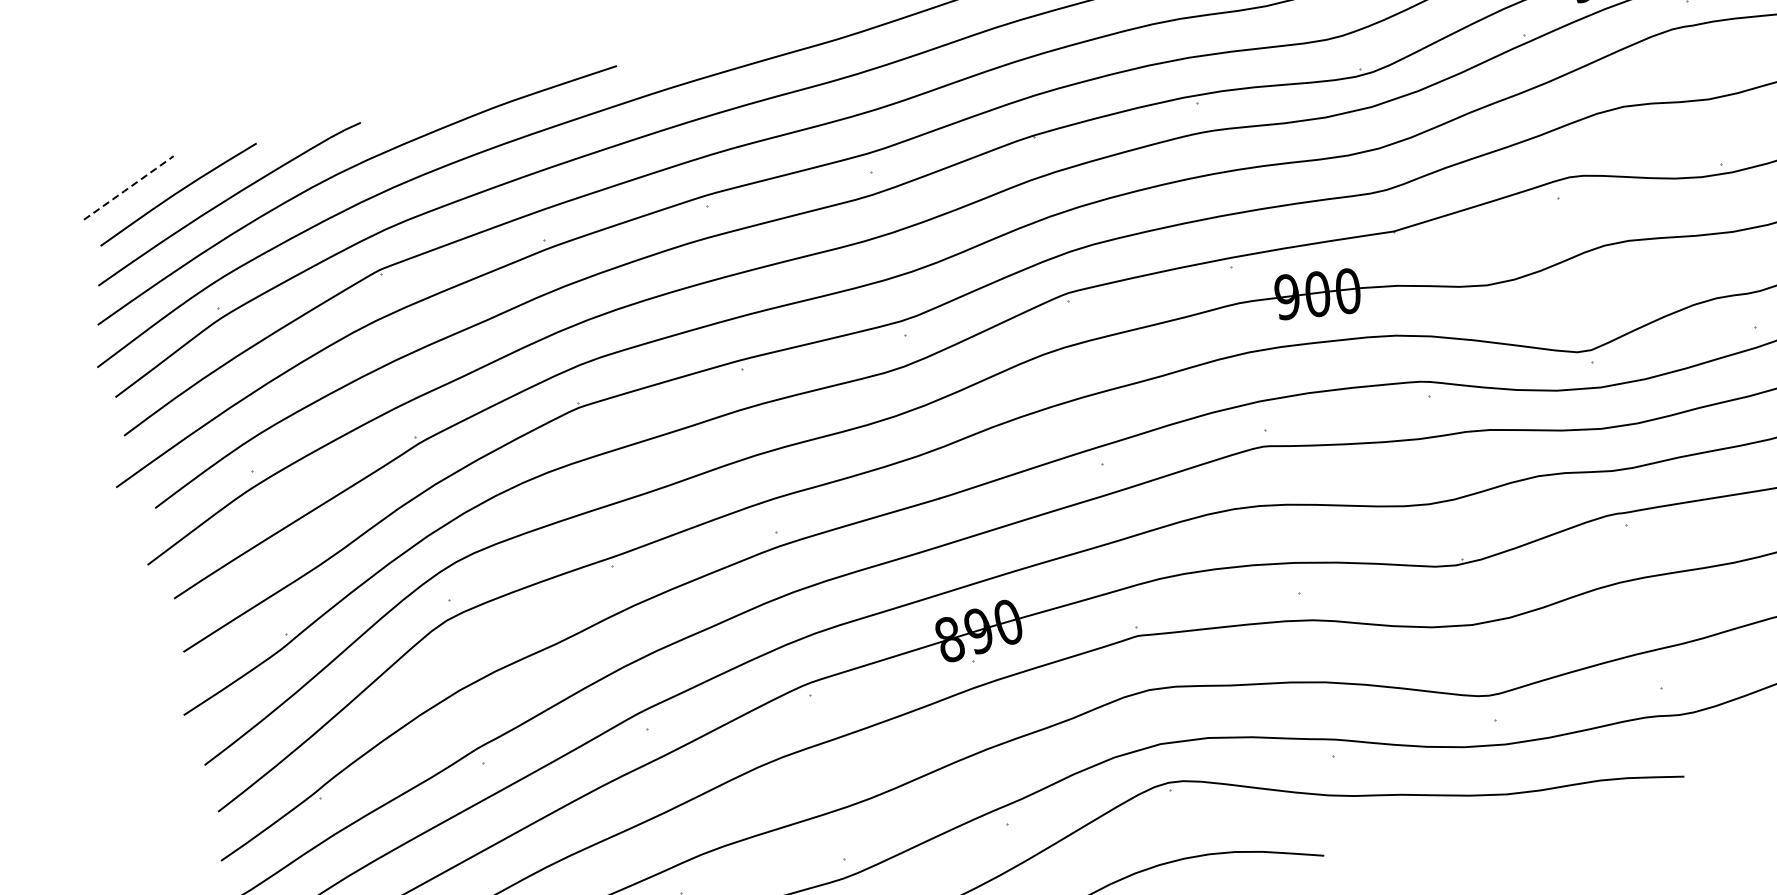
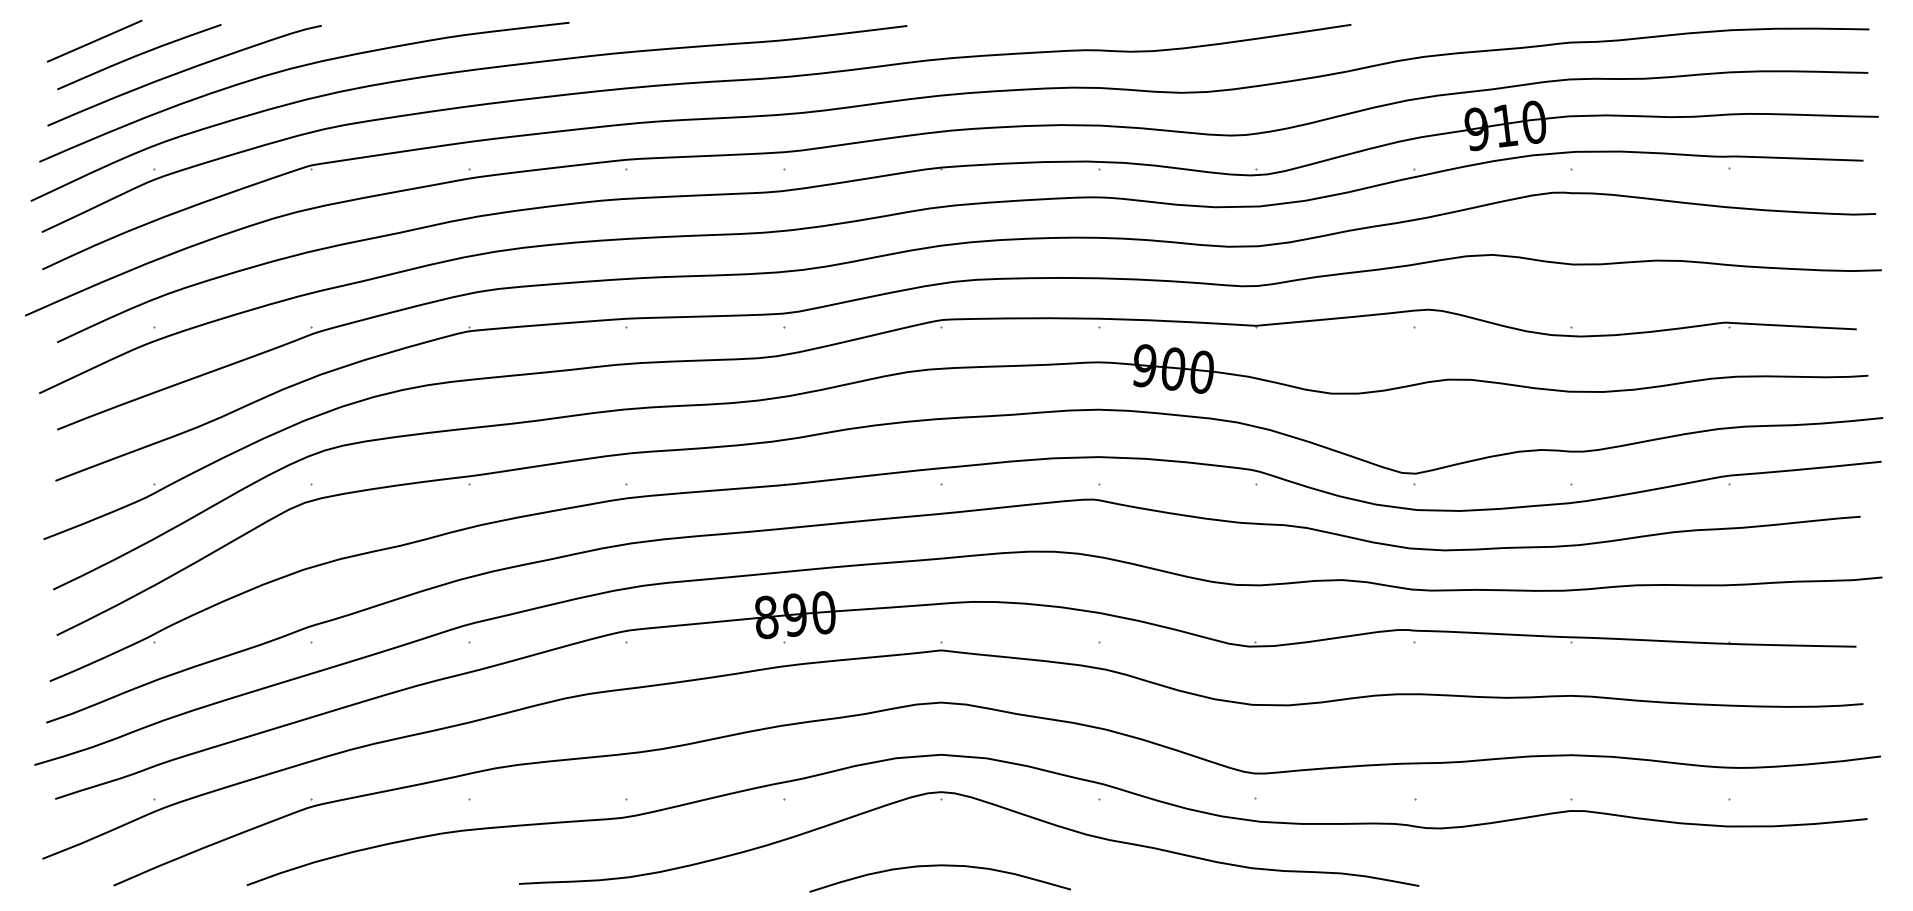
line: (129, 188) -> (95, 41), dashed -> solid

